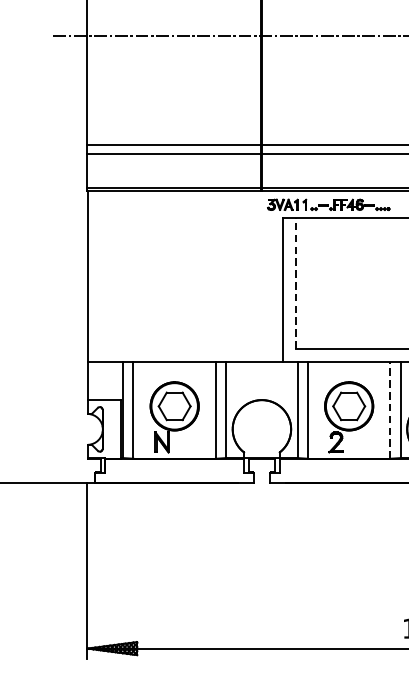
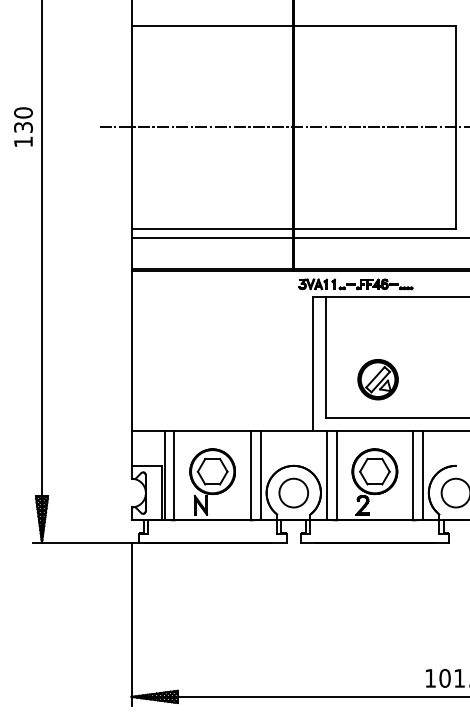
line: (296, 283) -> (325, 357), dashed -> solid
part: (351, 307) -> (377, 379), added
line: (390, 410) -> (413, 475), dashed -> solid
circle: (261, 428) -> (293, 492), added

